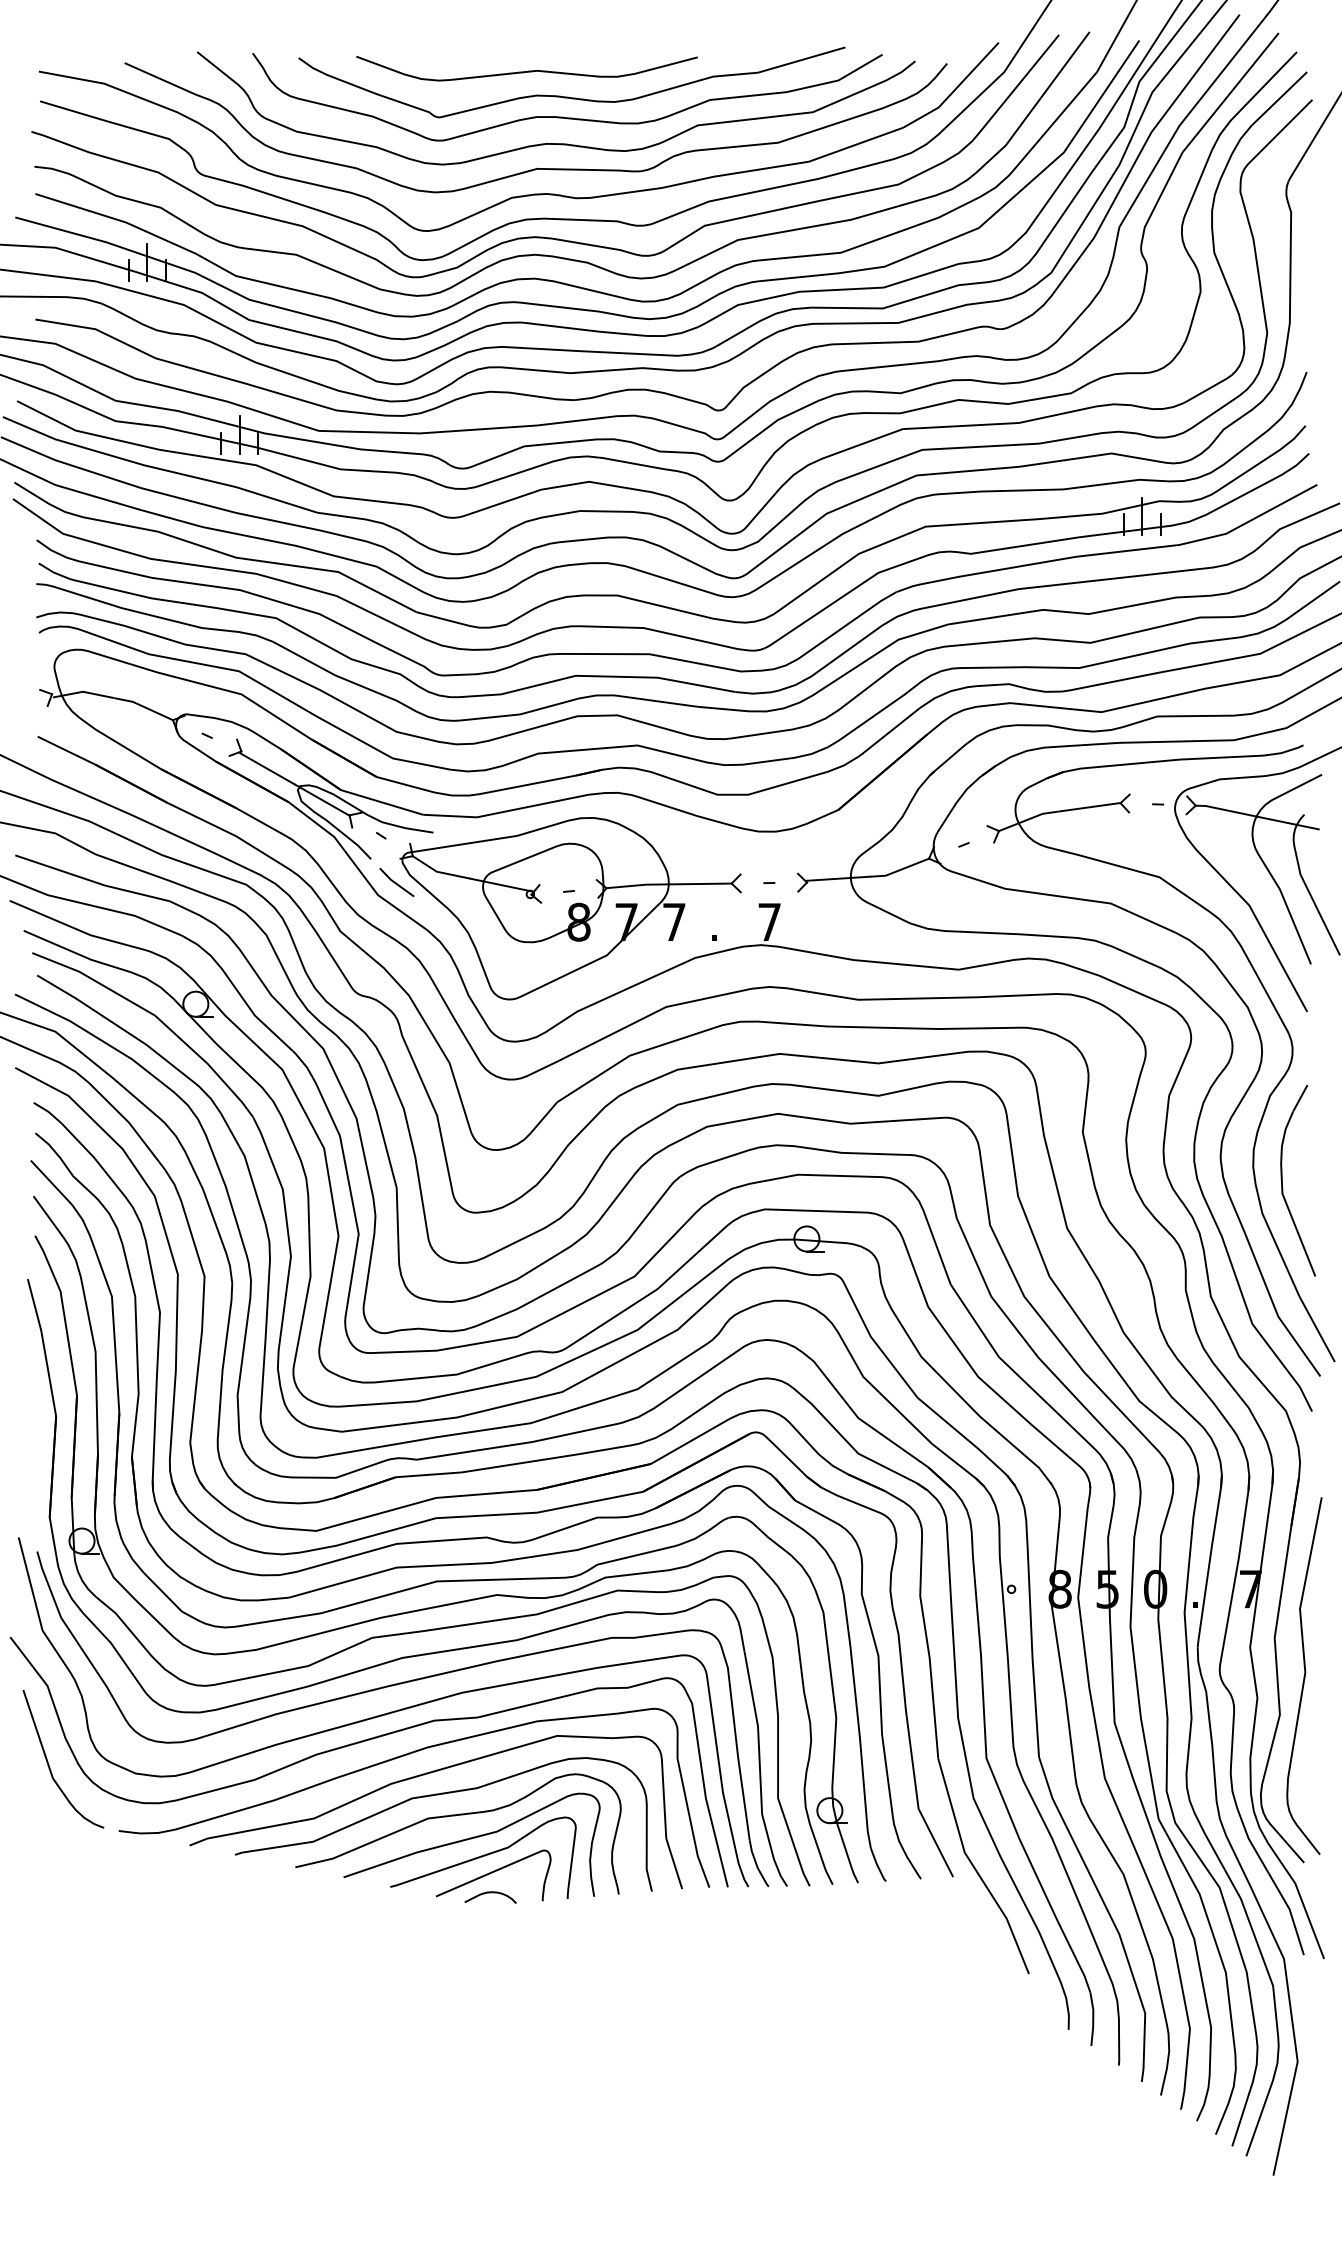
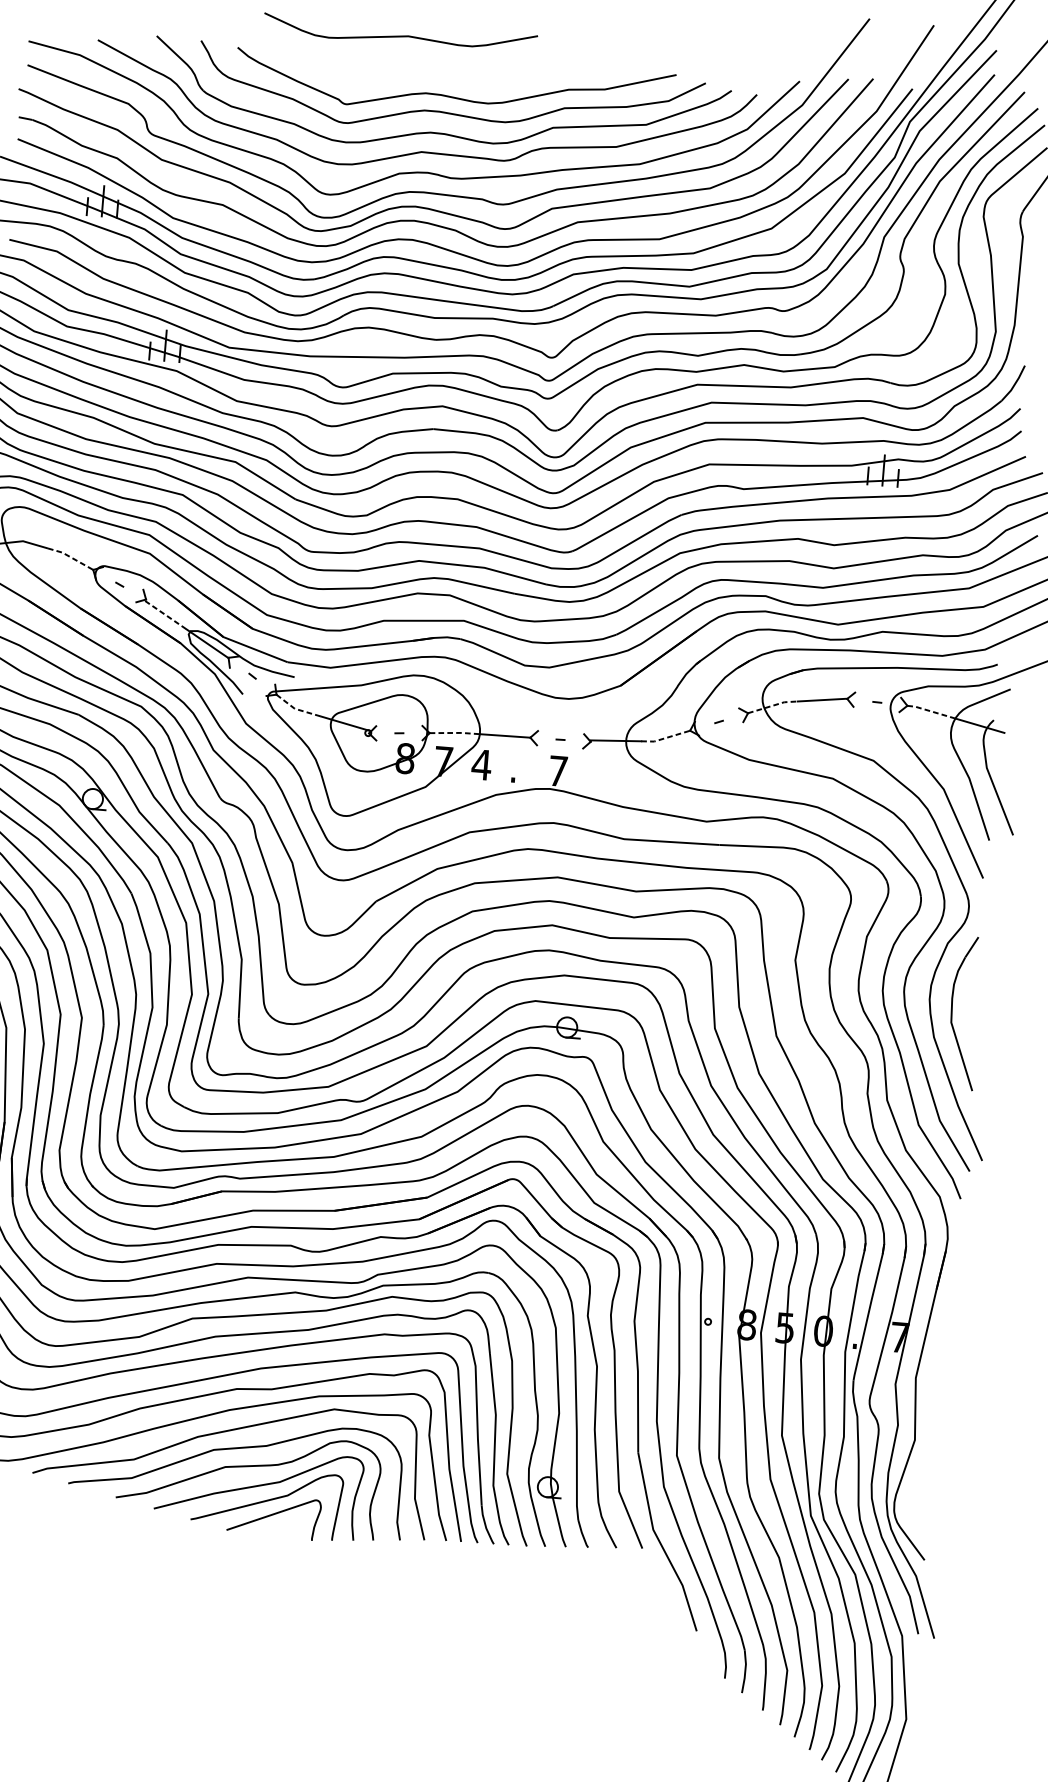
curve: (527, 70) -> (400, 35), moved
line: (143, 706) -> (70, 557), solid -> dashed
line: (268, 769) -> (166, 615), solid -> dashed
line: (1226, 810) -> (931, 711), solid -> dashed
line: (1029, 819) -> (773, 705), solid -> dashed
line: (899, 870) -> (665, 738), solid -> dashed
line: (439, 872) -> (296, 709), solid -> dashed
line: (396, 882) -> (261, 714), removed
line: (638, 885) -> (455, 733), solid -> dashed
text: (674, 921) -> (481, 764), 7 -> 4
curve: (1304, 1675) -> (937, 1410), removed
curve: (490, 1893) -> (270, 1531), removed

